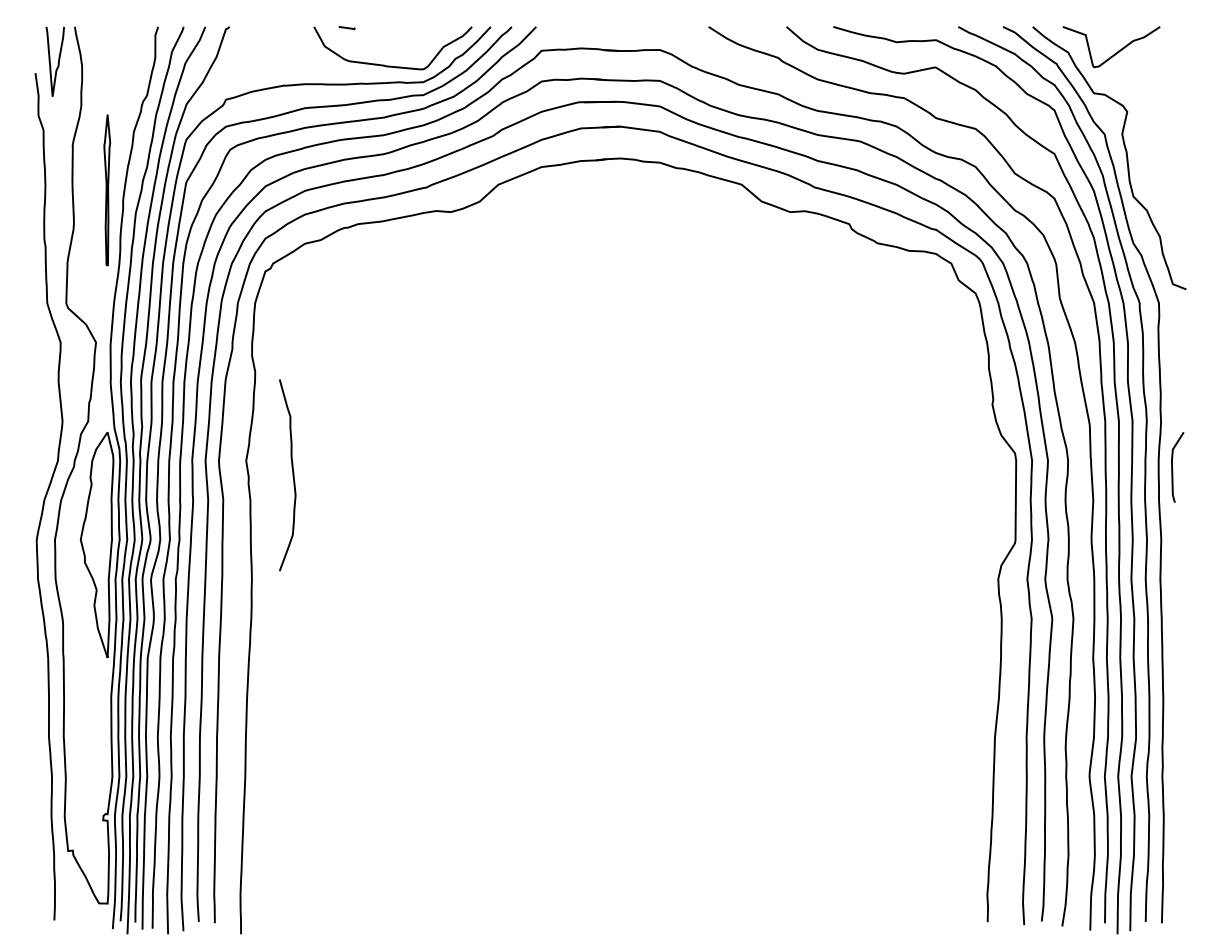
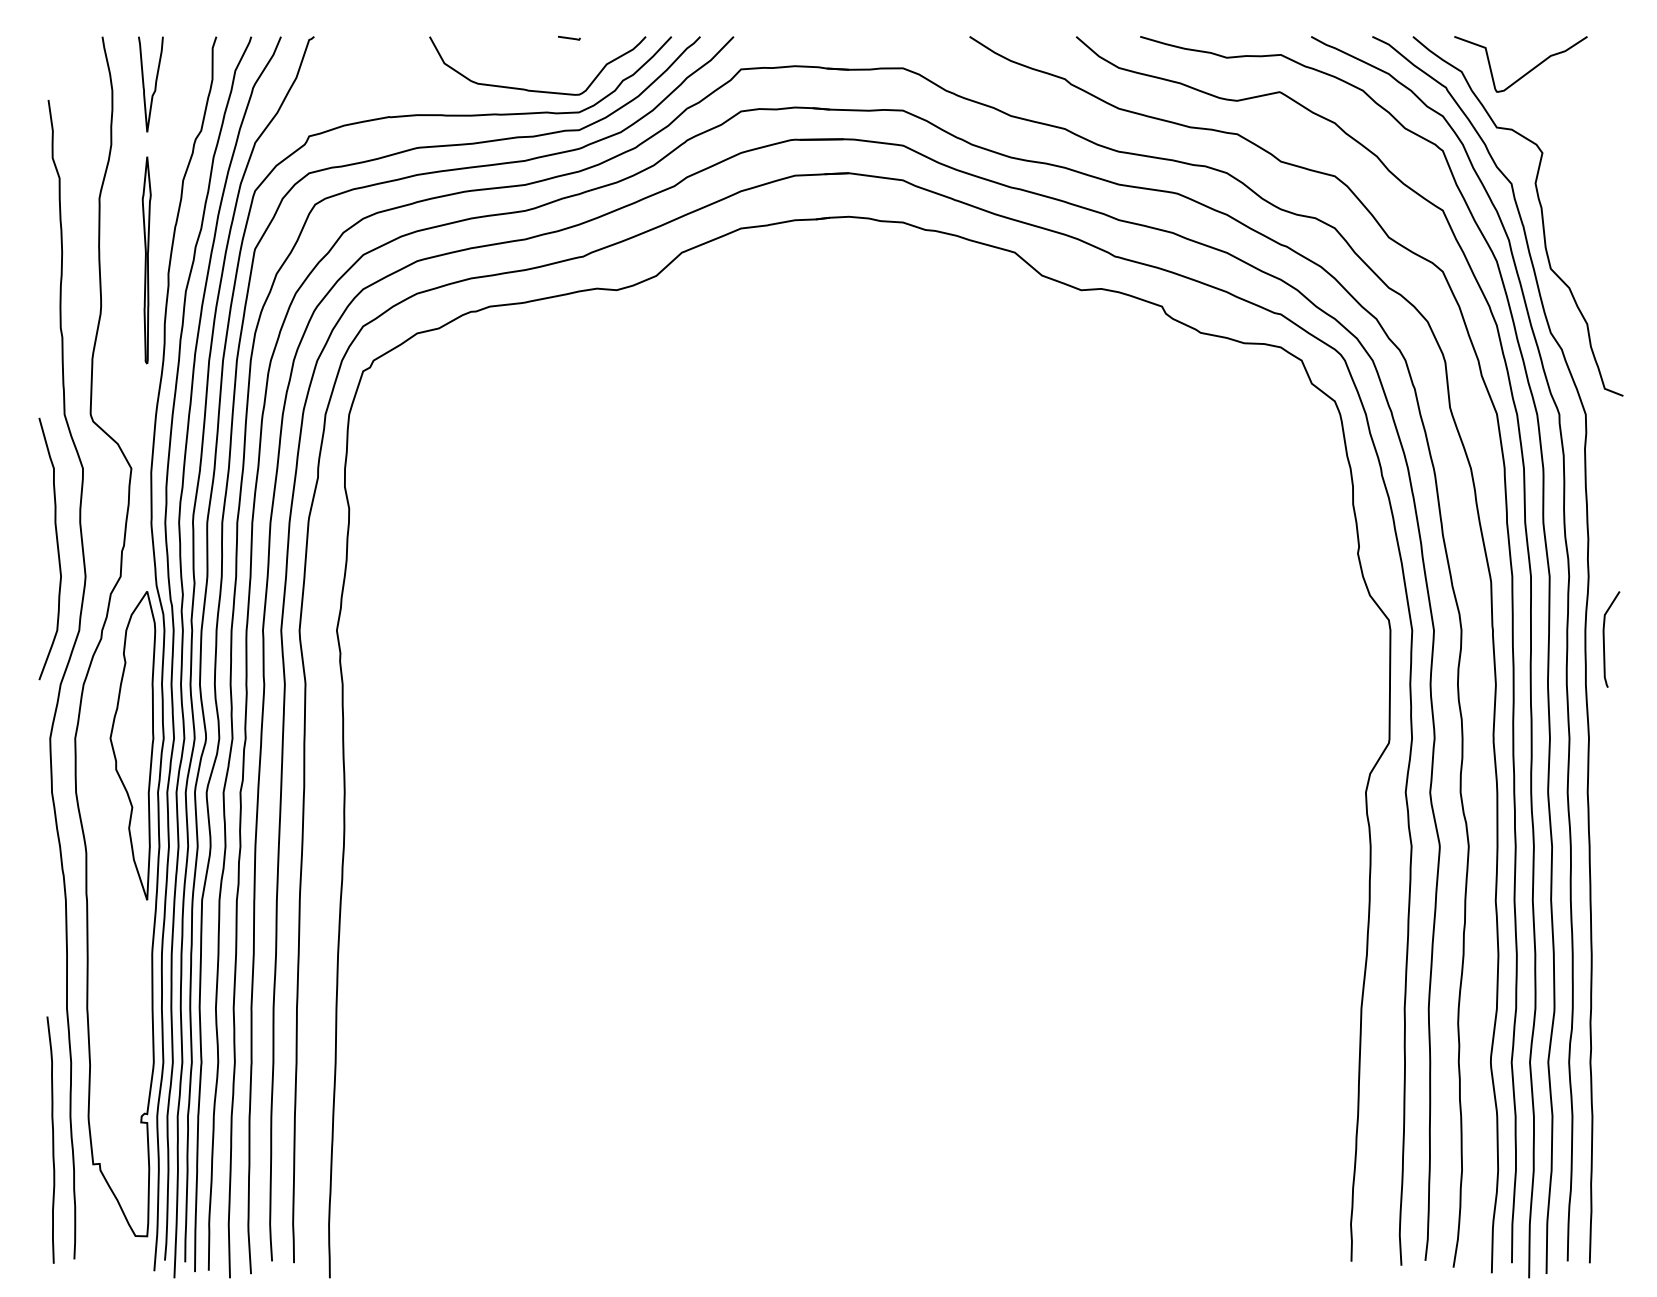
line: (346, 28) -> (568, 38), moved
curve: (57, 63) -> (153, 86), moved
curve: (292, 475) -> (56, 549), moved
curve: (38, 833) -> (52, 1140), added

